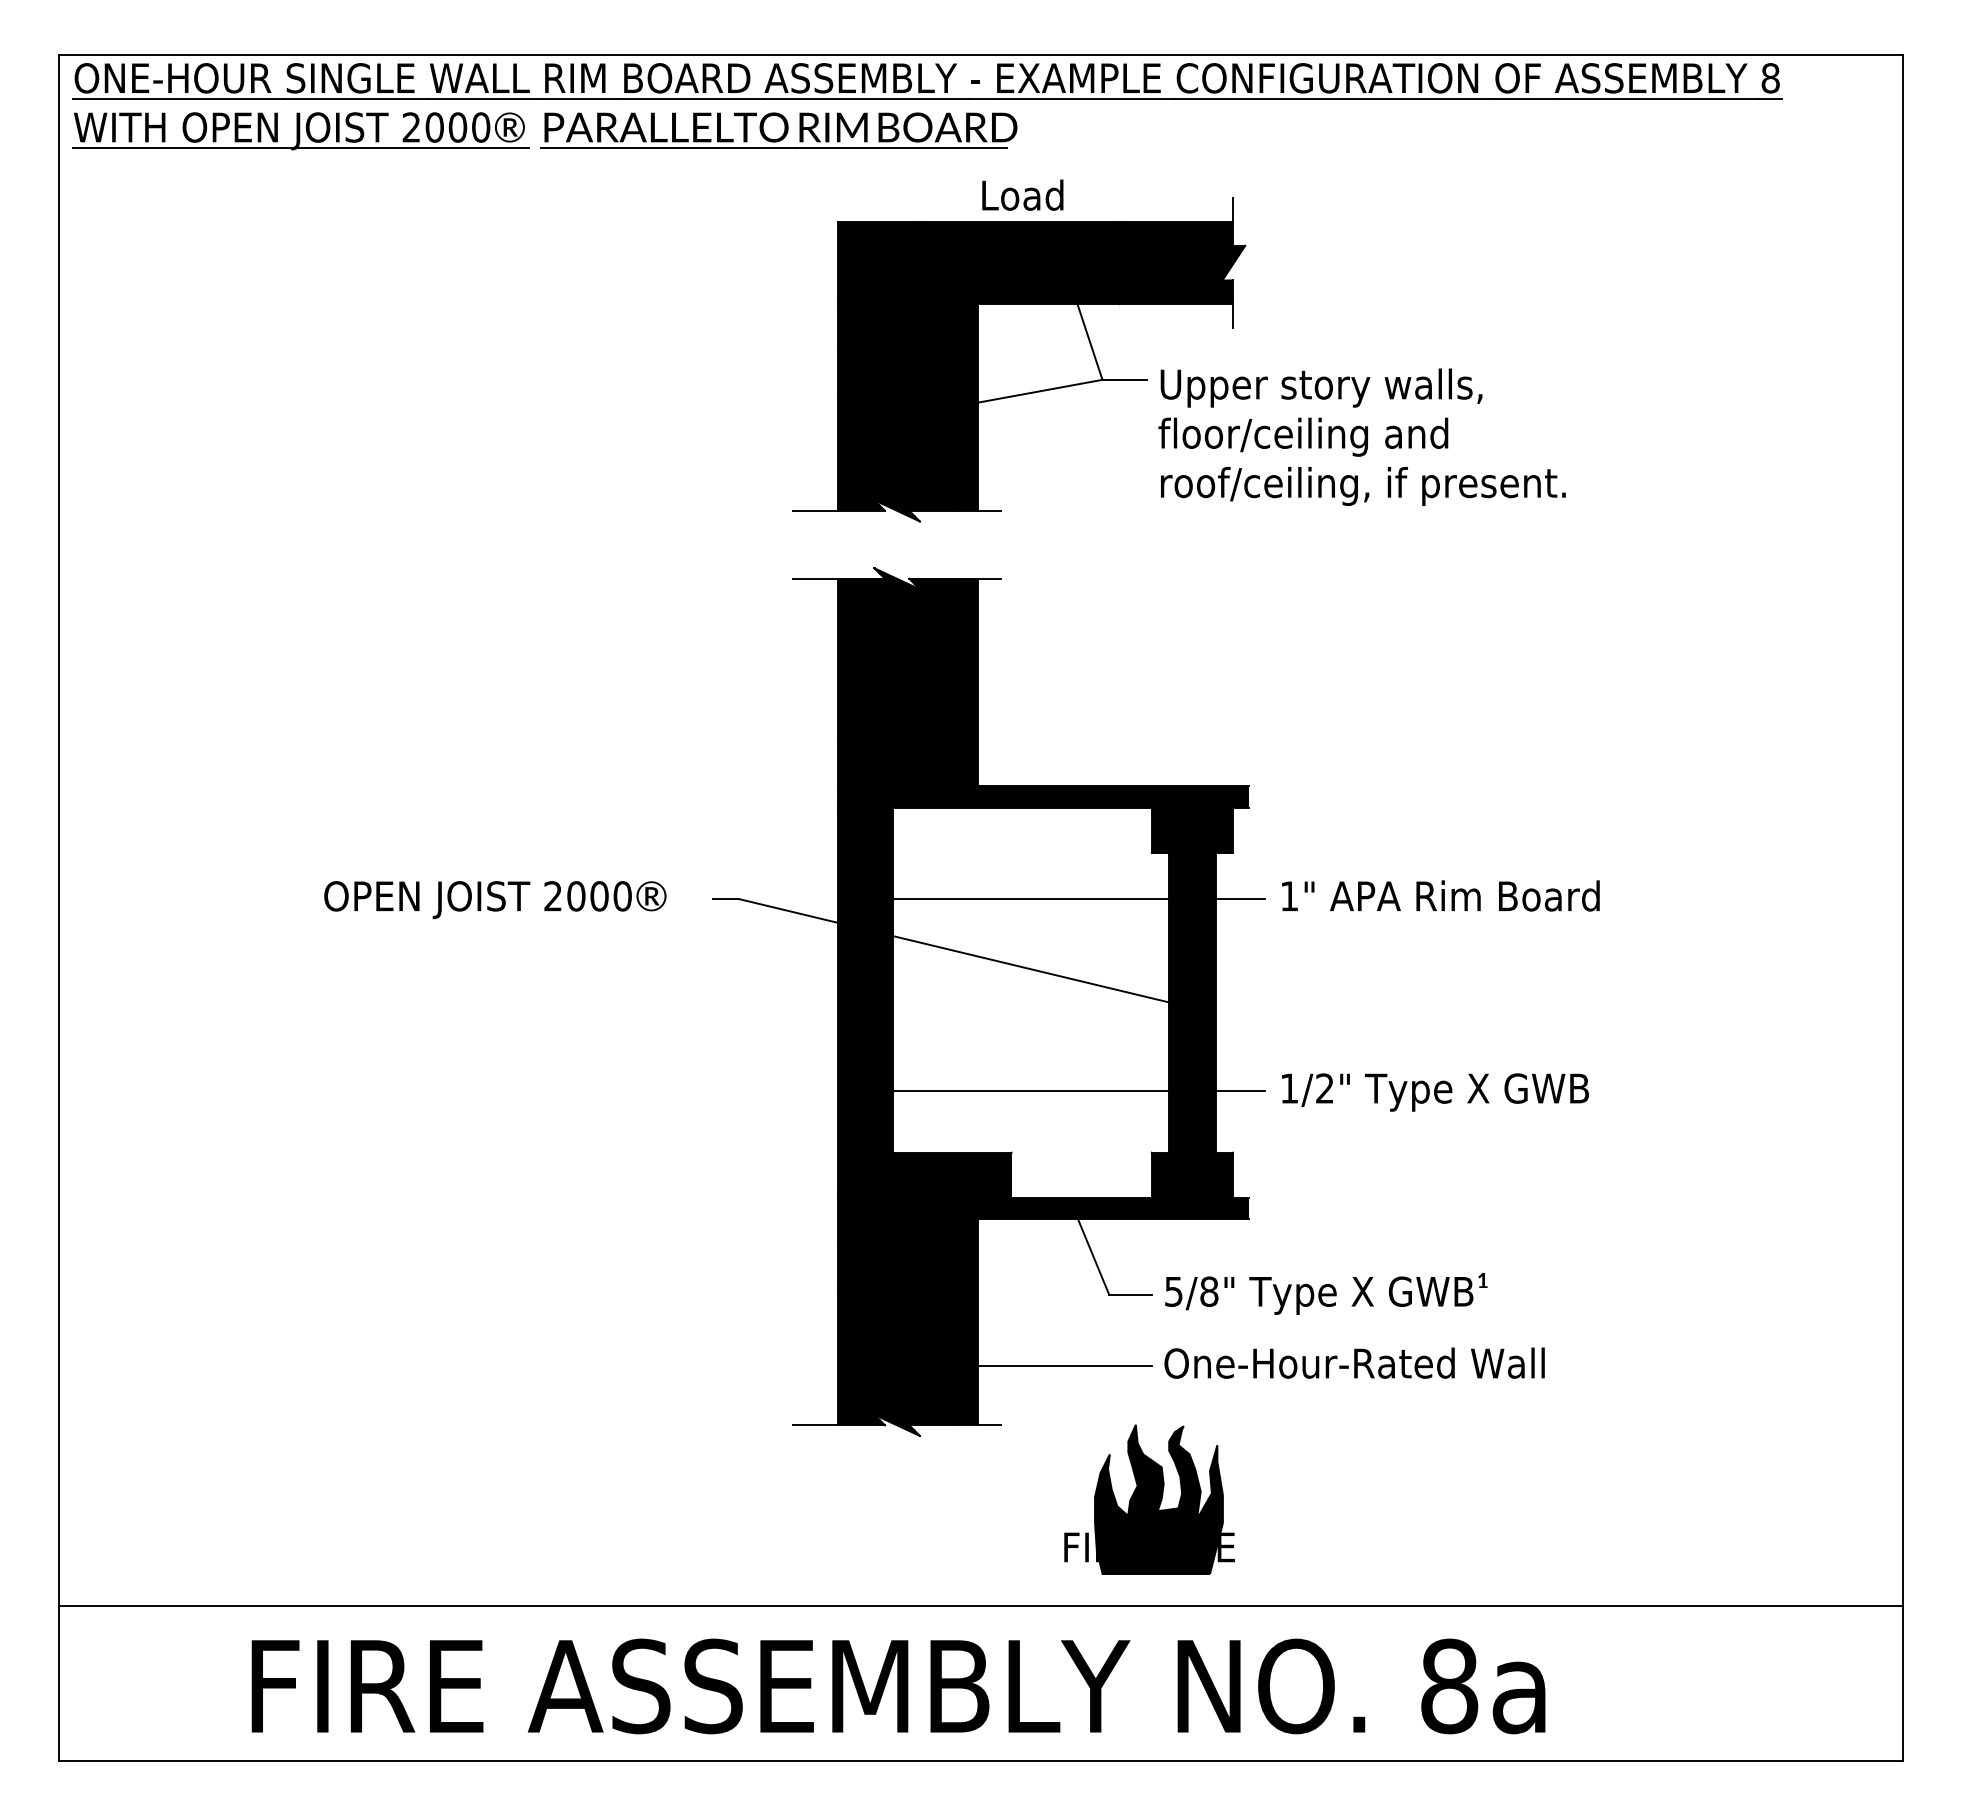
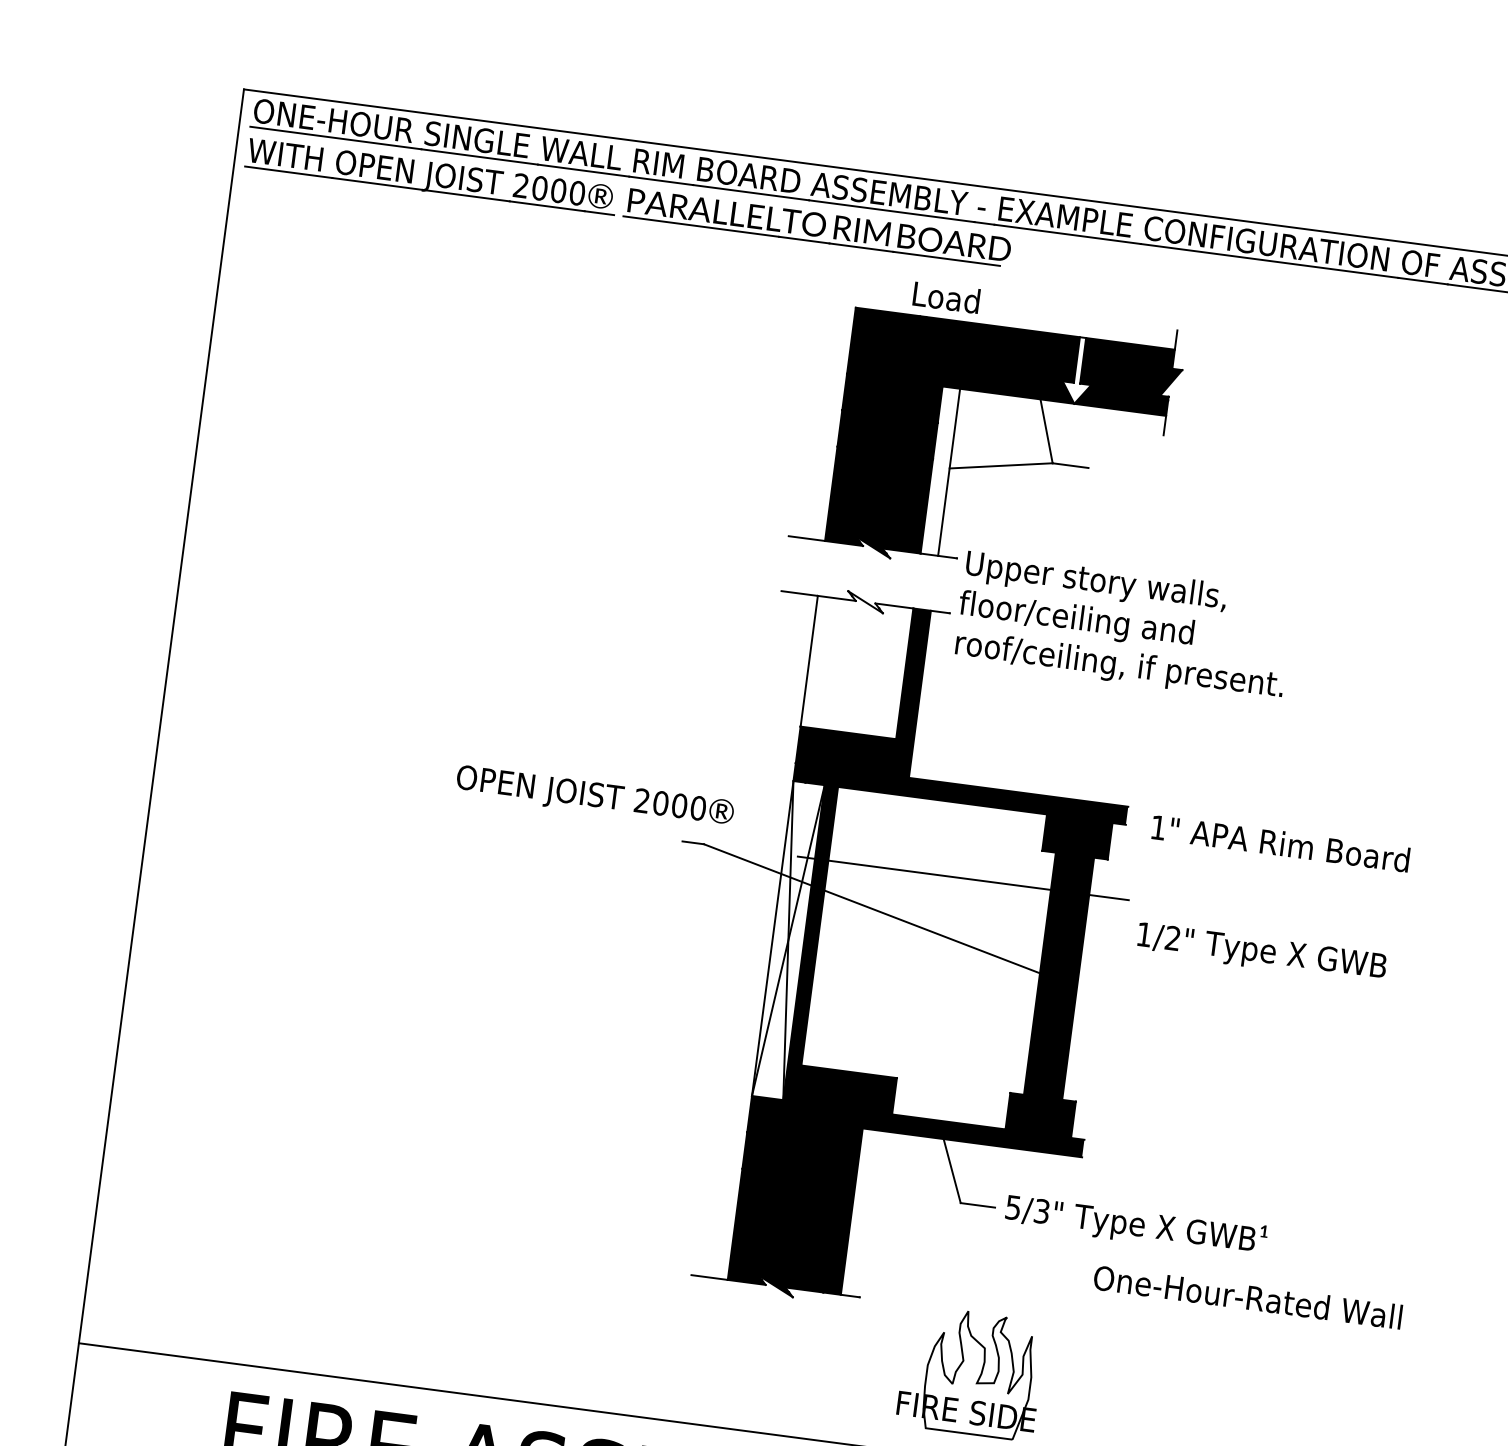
text: (1022, 194) -> (946, 296), moved
fill: (1118, 263) -> (1077, 370), removed
fill: (966, 407) -> (939, 471), removed
text: (1361, 436) -> (1123, 626), moved
fill: (897, 654) -> (857, 663), removed
text: (1440, 895) -> (1280, 843), moved
text: (495, 900) -> (595, 798), moved
fill: (857, 1002) -> (788, 940), removed
line: (1074, 1091) -> (954, 1035), removed
text: (1435, 1092) -> (1261, 953), moved
text: (1209, 1291) -> (1042, 1211), 5/8" -> 5/3"
text: (1354, 1362) -> (1247, 1296), moved
line: (1064, 1366) -> (917, 1256), removed
fill: (1158, 1499) -> (978, 1373), removed

